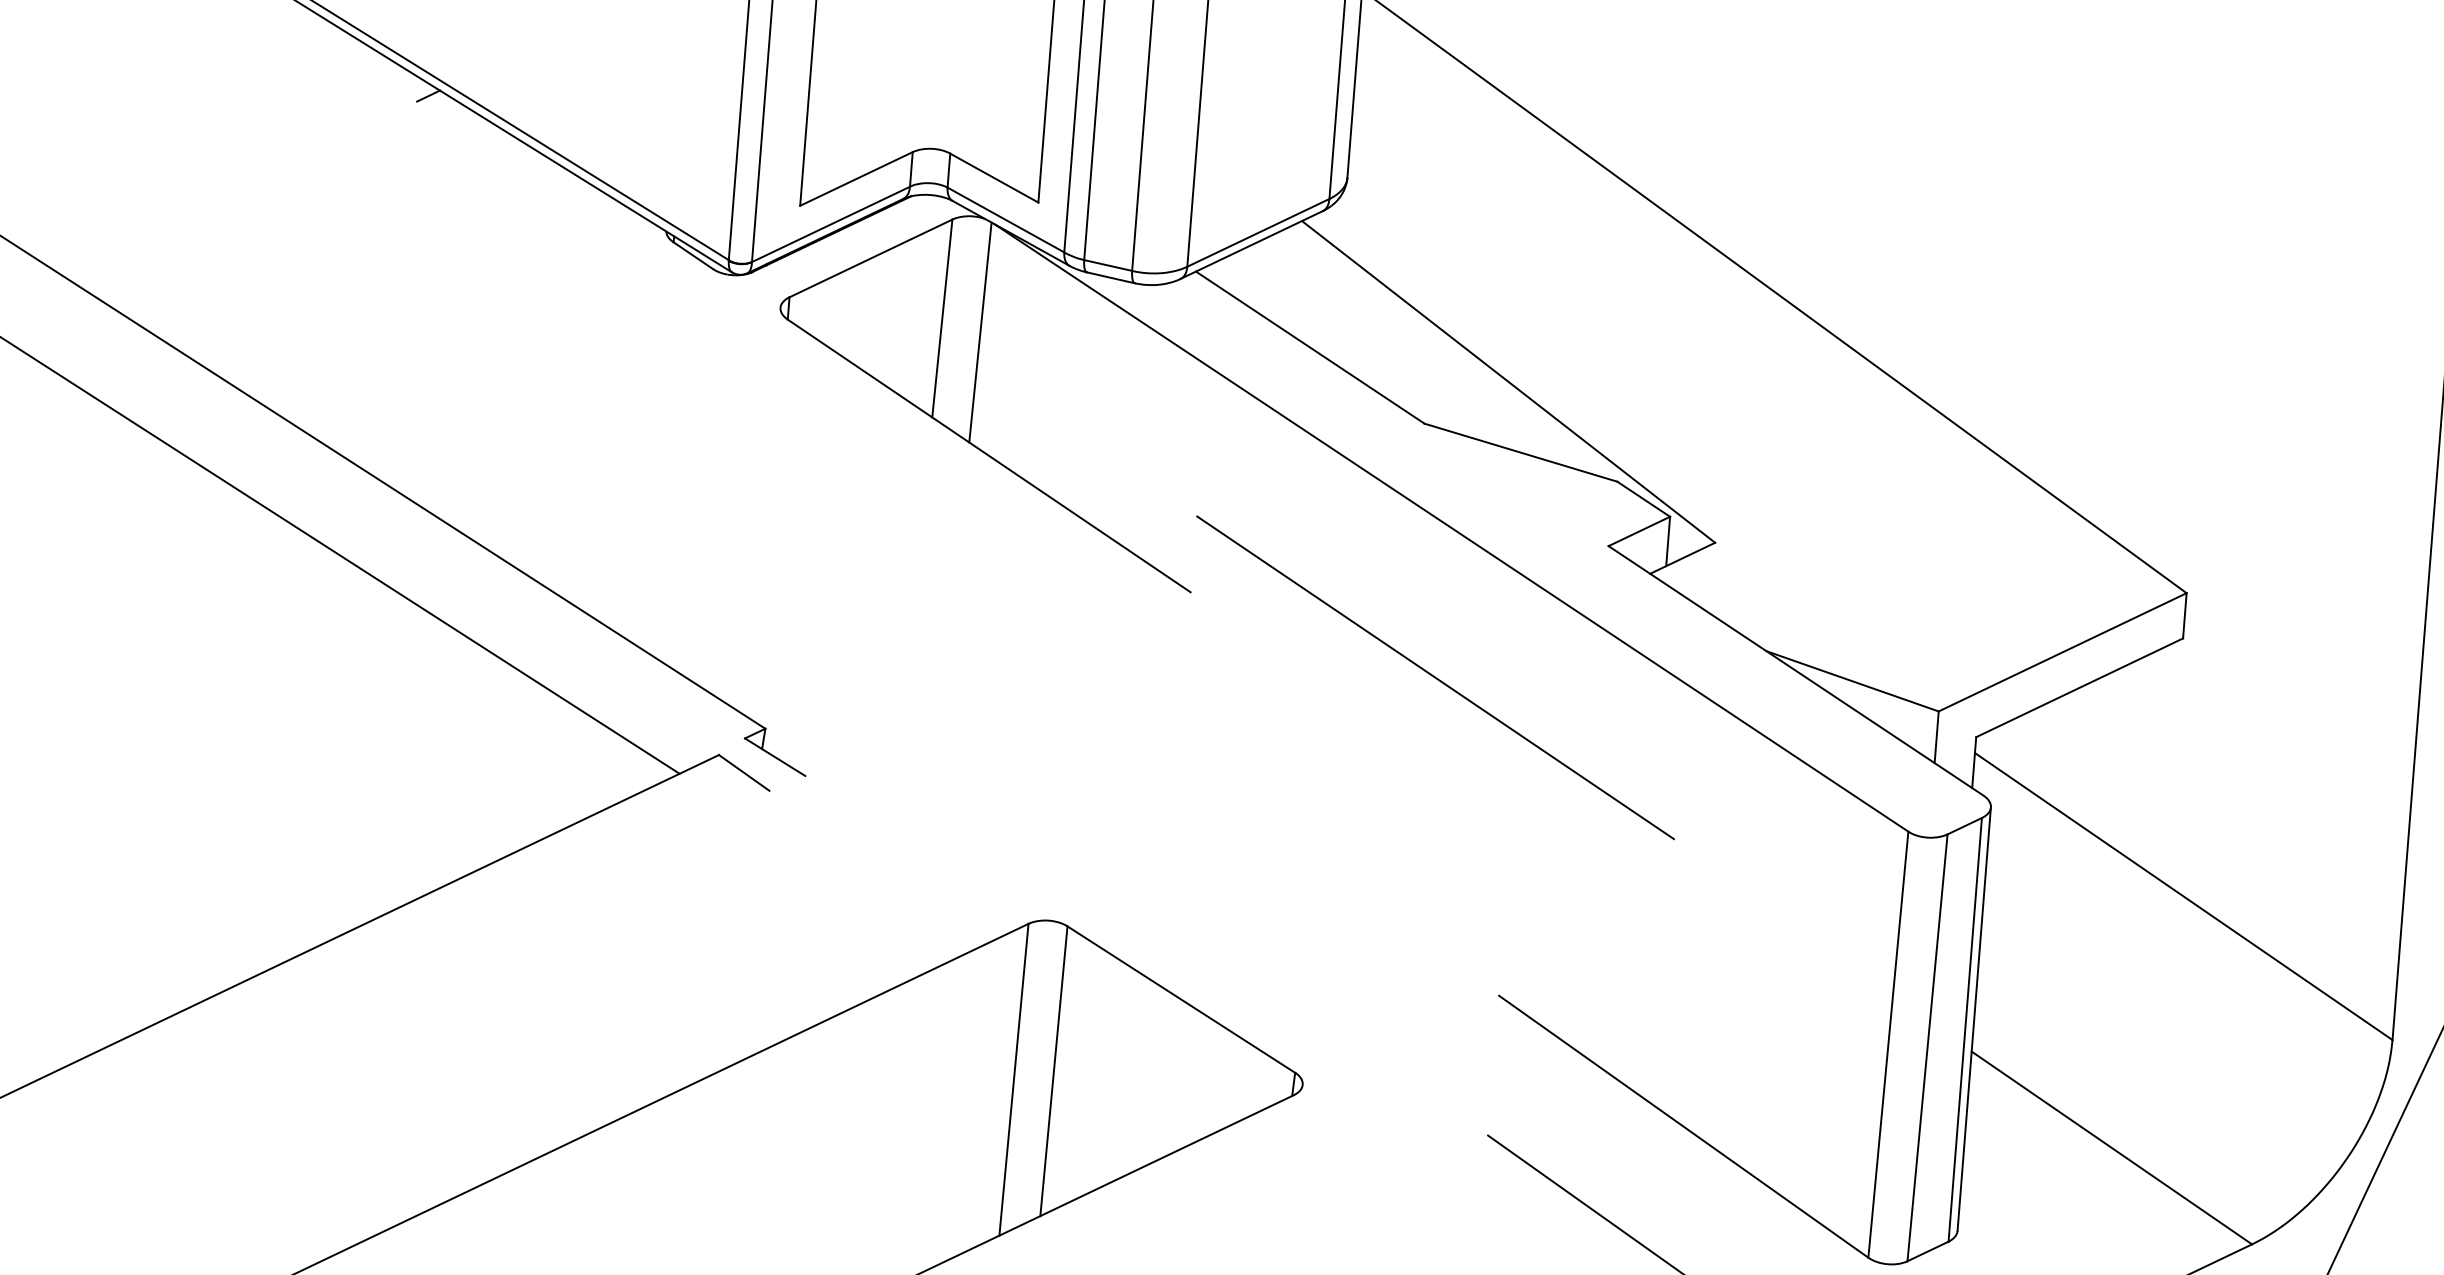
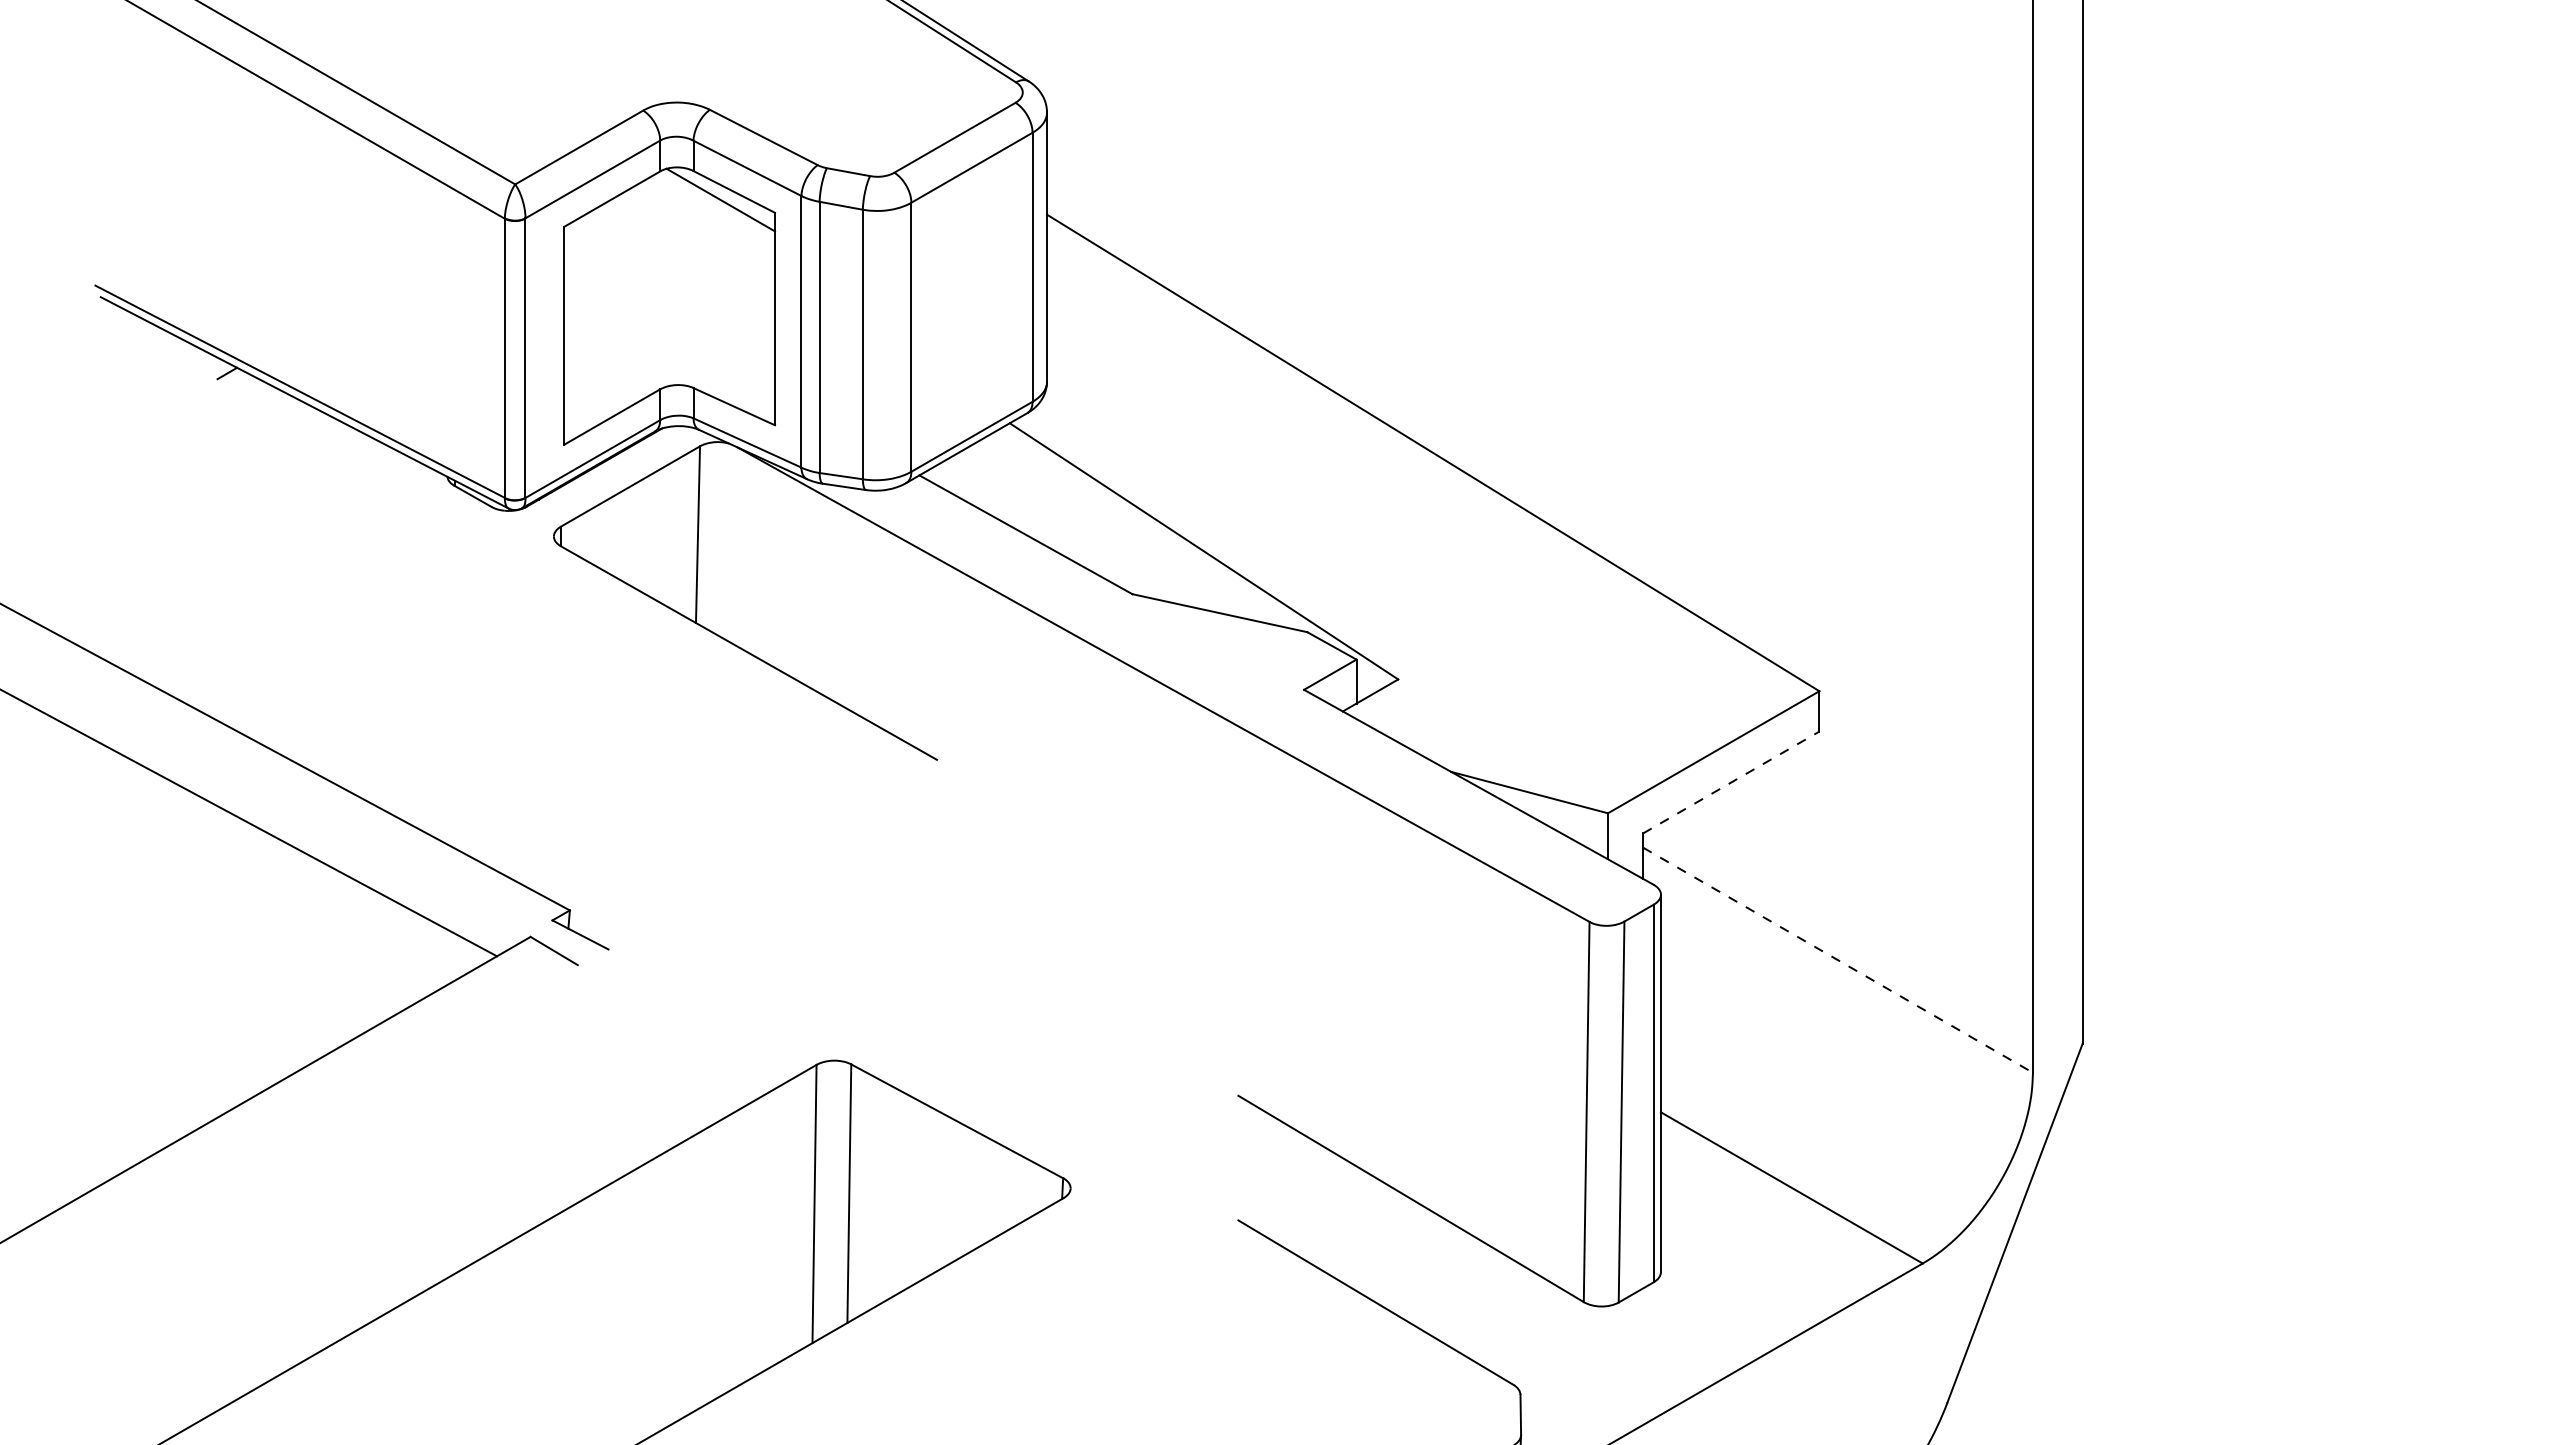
line: (980, 332) -> (732, 544), removed
line: (1435, 677) -> (1159, 818), removed
line: (2079, 687) -> (1731, 782), solid -> dashed
line: (2184, 896) -> (1838, 960), solid -> dashed

